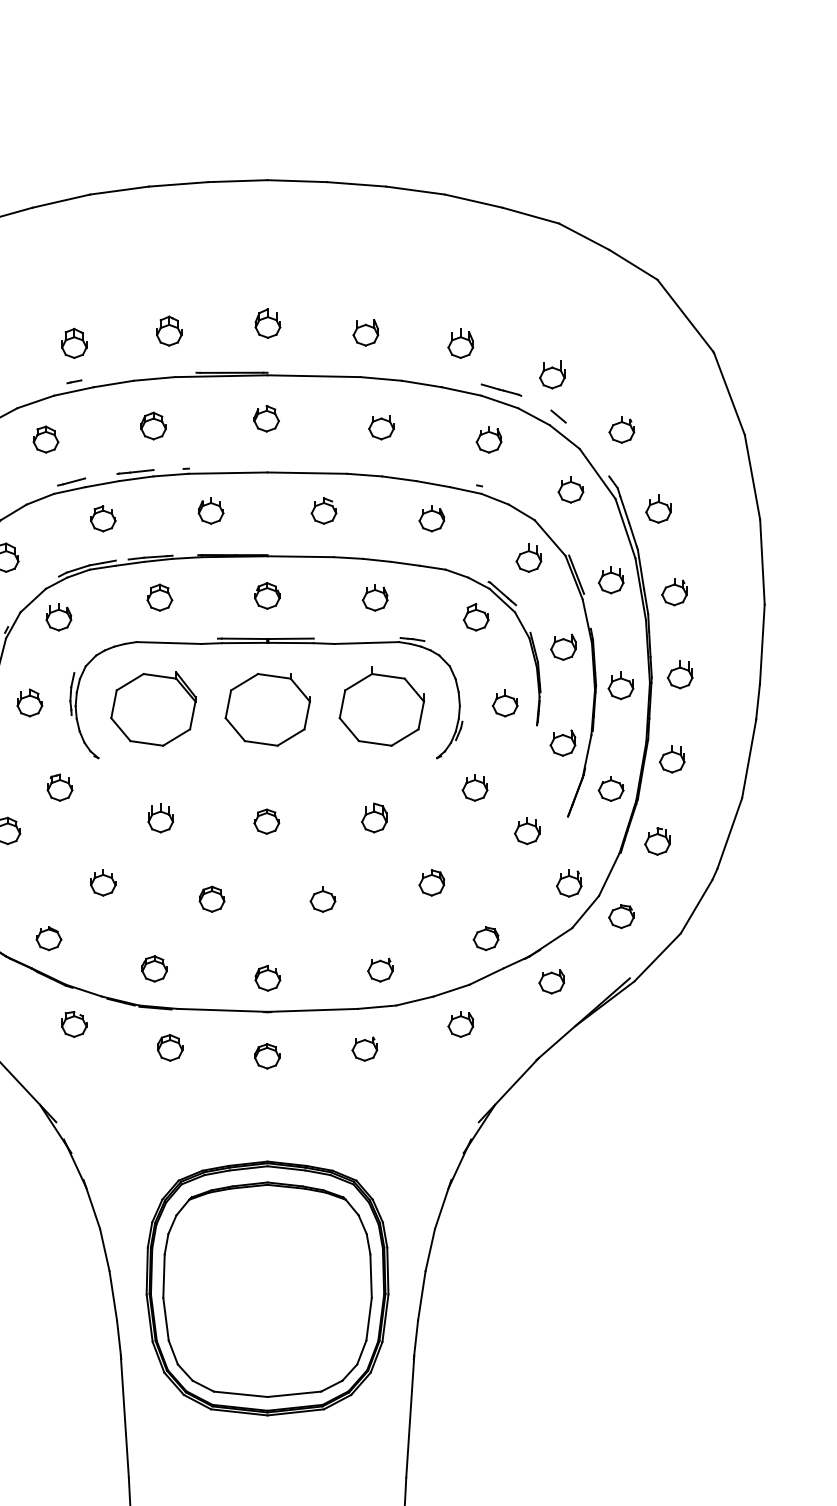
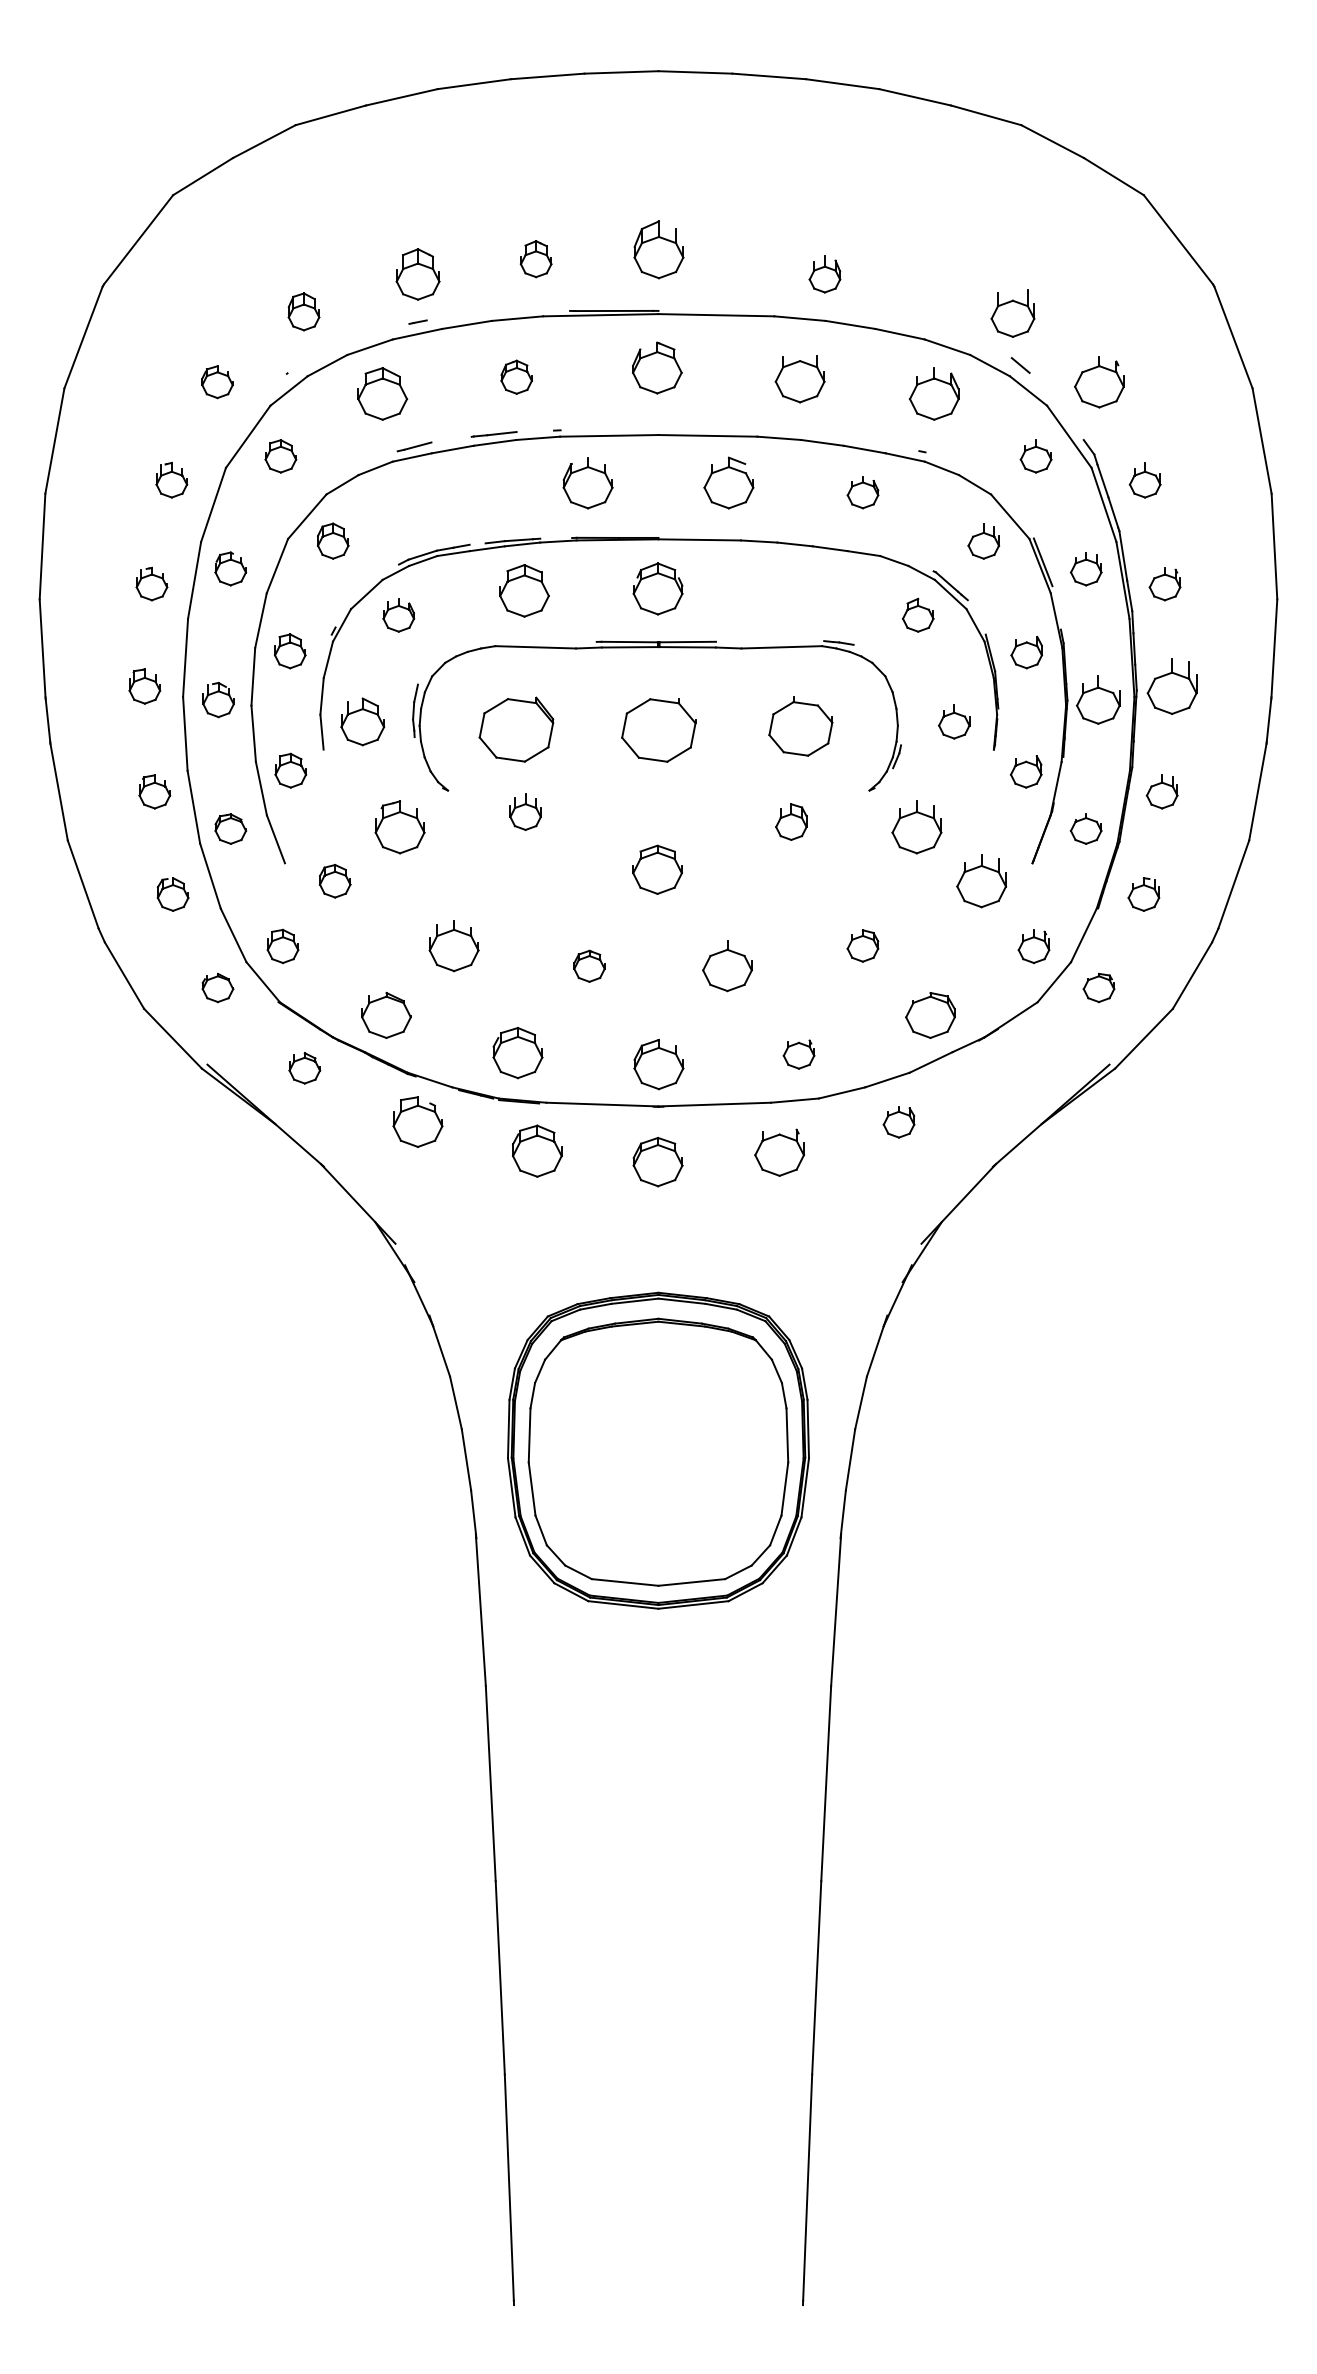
part: (267, 323) -> (658, 249), size x1.6
part: (365, 333) -> (780, 261), removed
part: (73, 343) -> (417, 274), size x1.4
part: (460, 343) -> (824, 274), moved
part: (551, 374) -> (1012, 313), size x1.4
line: (501, 390) -> (949, 332), removed
part: (266, 419) -> (657, 368), size x1.6
part: (381, 427) -> (800, 379), size x1.6
part: (621, 430) -> (1099, 382), size x1.6
part: (45, 439) -> (382, 394), size x1.6
part: (488, 439) -> (933, 394), size x1.6
part: (211, 510) -> (588, 482), size x1.6
part: (323, 510) -> (728, 482), size x1.6
part: (102, 518) -> (453, 492), removed
part: (267, 595) -> (658, 588), size x1.6
part: (159, 597) -> (524, 590), size x1.6
part: (375, 598) -> (792, 591), removed
part: (679, 674) -> (1171, 686), size x1.6
part: (621, 685) -> (1098, 700), size x1.4
part: (29, 702) -> (362, 721), size x1.4
part: (381, 706) -> (800, 726), size x0.6
part: (153, 709) -> (516, 729), size x0.7
part: (267, 709) -> (658, 730), size x0.7
part: (60, 787) -> (400, 827), size x1.6
part: (474, 787) -> (916, 827), size x1.6
part: (160, 817) -> (525, 811), moved
part: (374, 817) -> (791, 821), moved
part: (266, 821) -> (657, 869), size x1.6
part: (527, 831) -> (981, 881), size x1.6
part: (102, 882) -> (453, 945), size x1.6
part: (322, 899) -> (727, 966), size x1.6
part: (49, 938) -> (386, 1015), size x1.6
part: (486, 938) -> (930, 1015), size x1.6
part: (154, 968) -> (517, 1052), size x1.6
part: (267, 978) -> (658, 1064), size x1.6
part: (551, 981) -> (1011, 1068), removed
part: (73, 1023) -> (417, 1121), size x1.6
part: (170, 1048) -> (537, 1151), size x1.6
part: (364, 1048) -> (779, 1152), size x1.6
part: (267, 1056) -> (658, 1161), size x1.6

